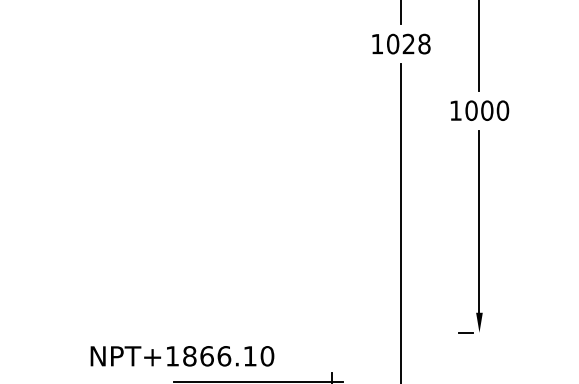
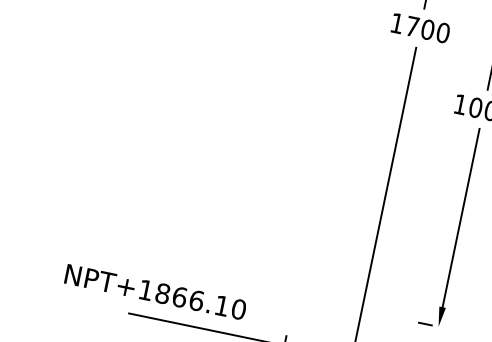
text: (408, 43) -> (427, 29), 1028 -> 1700
text: (182, 356) -> (155, 292), moved

